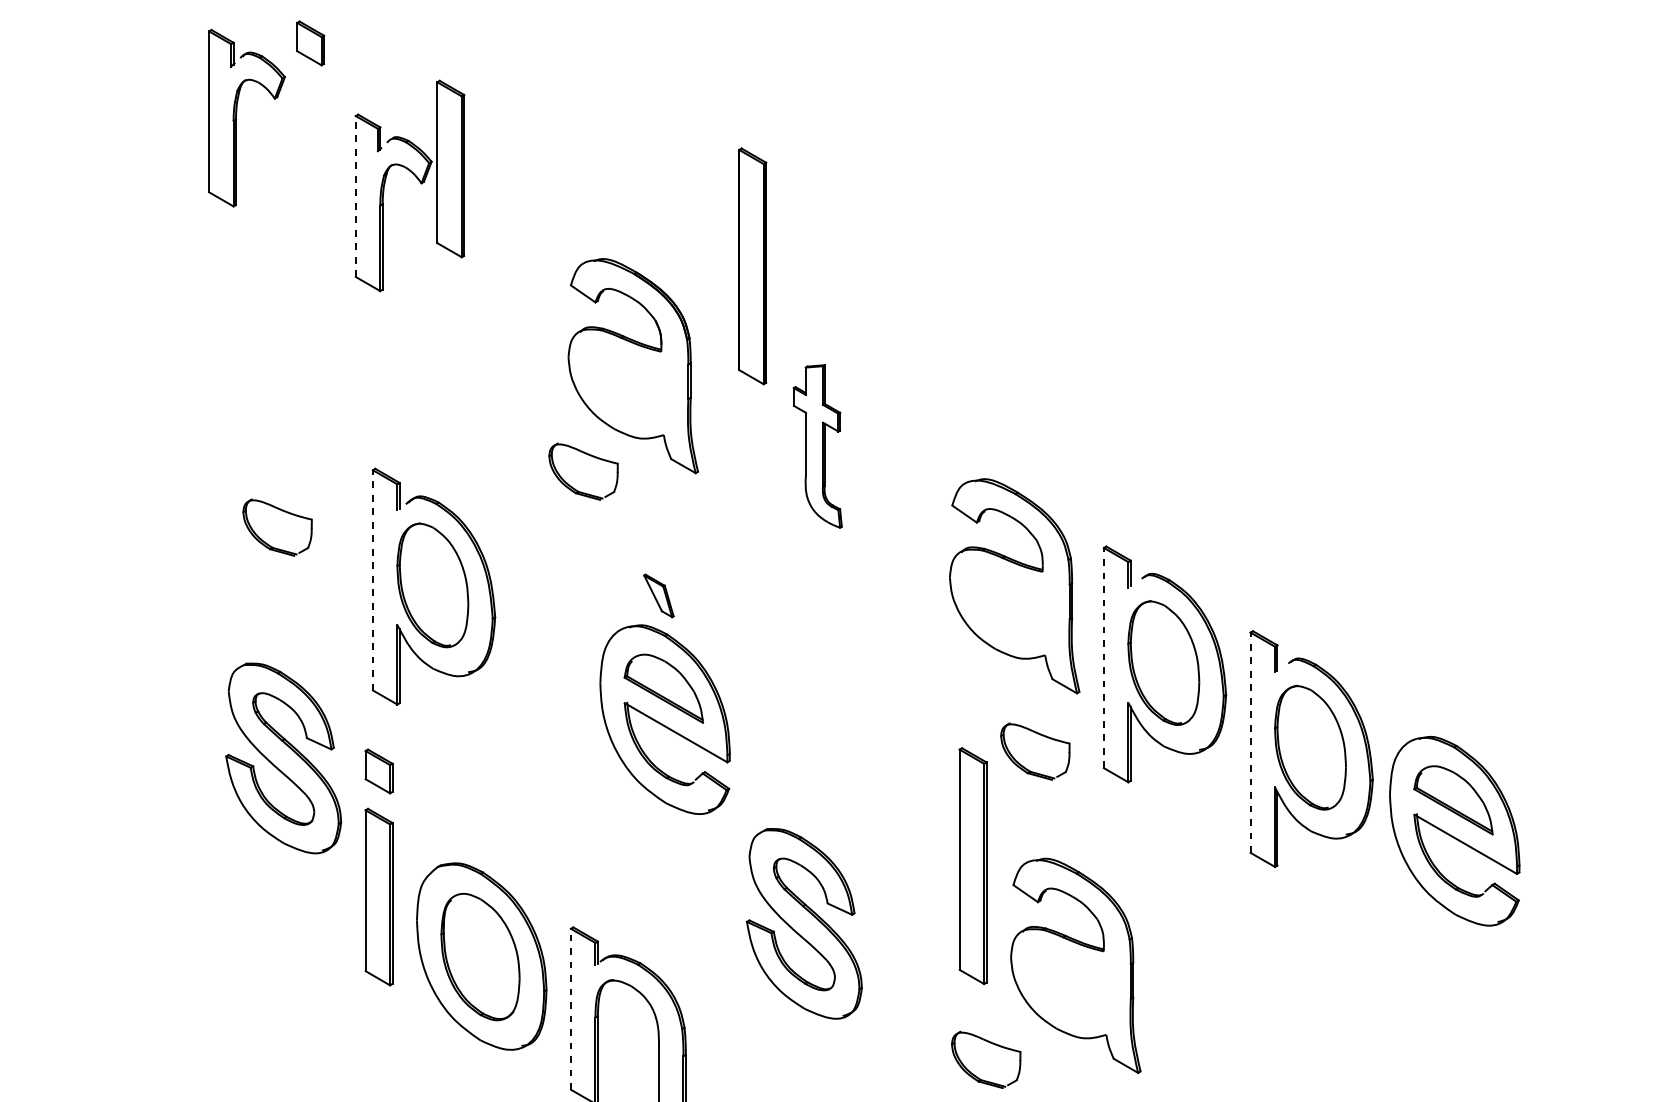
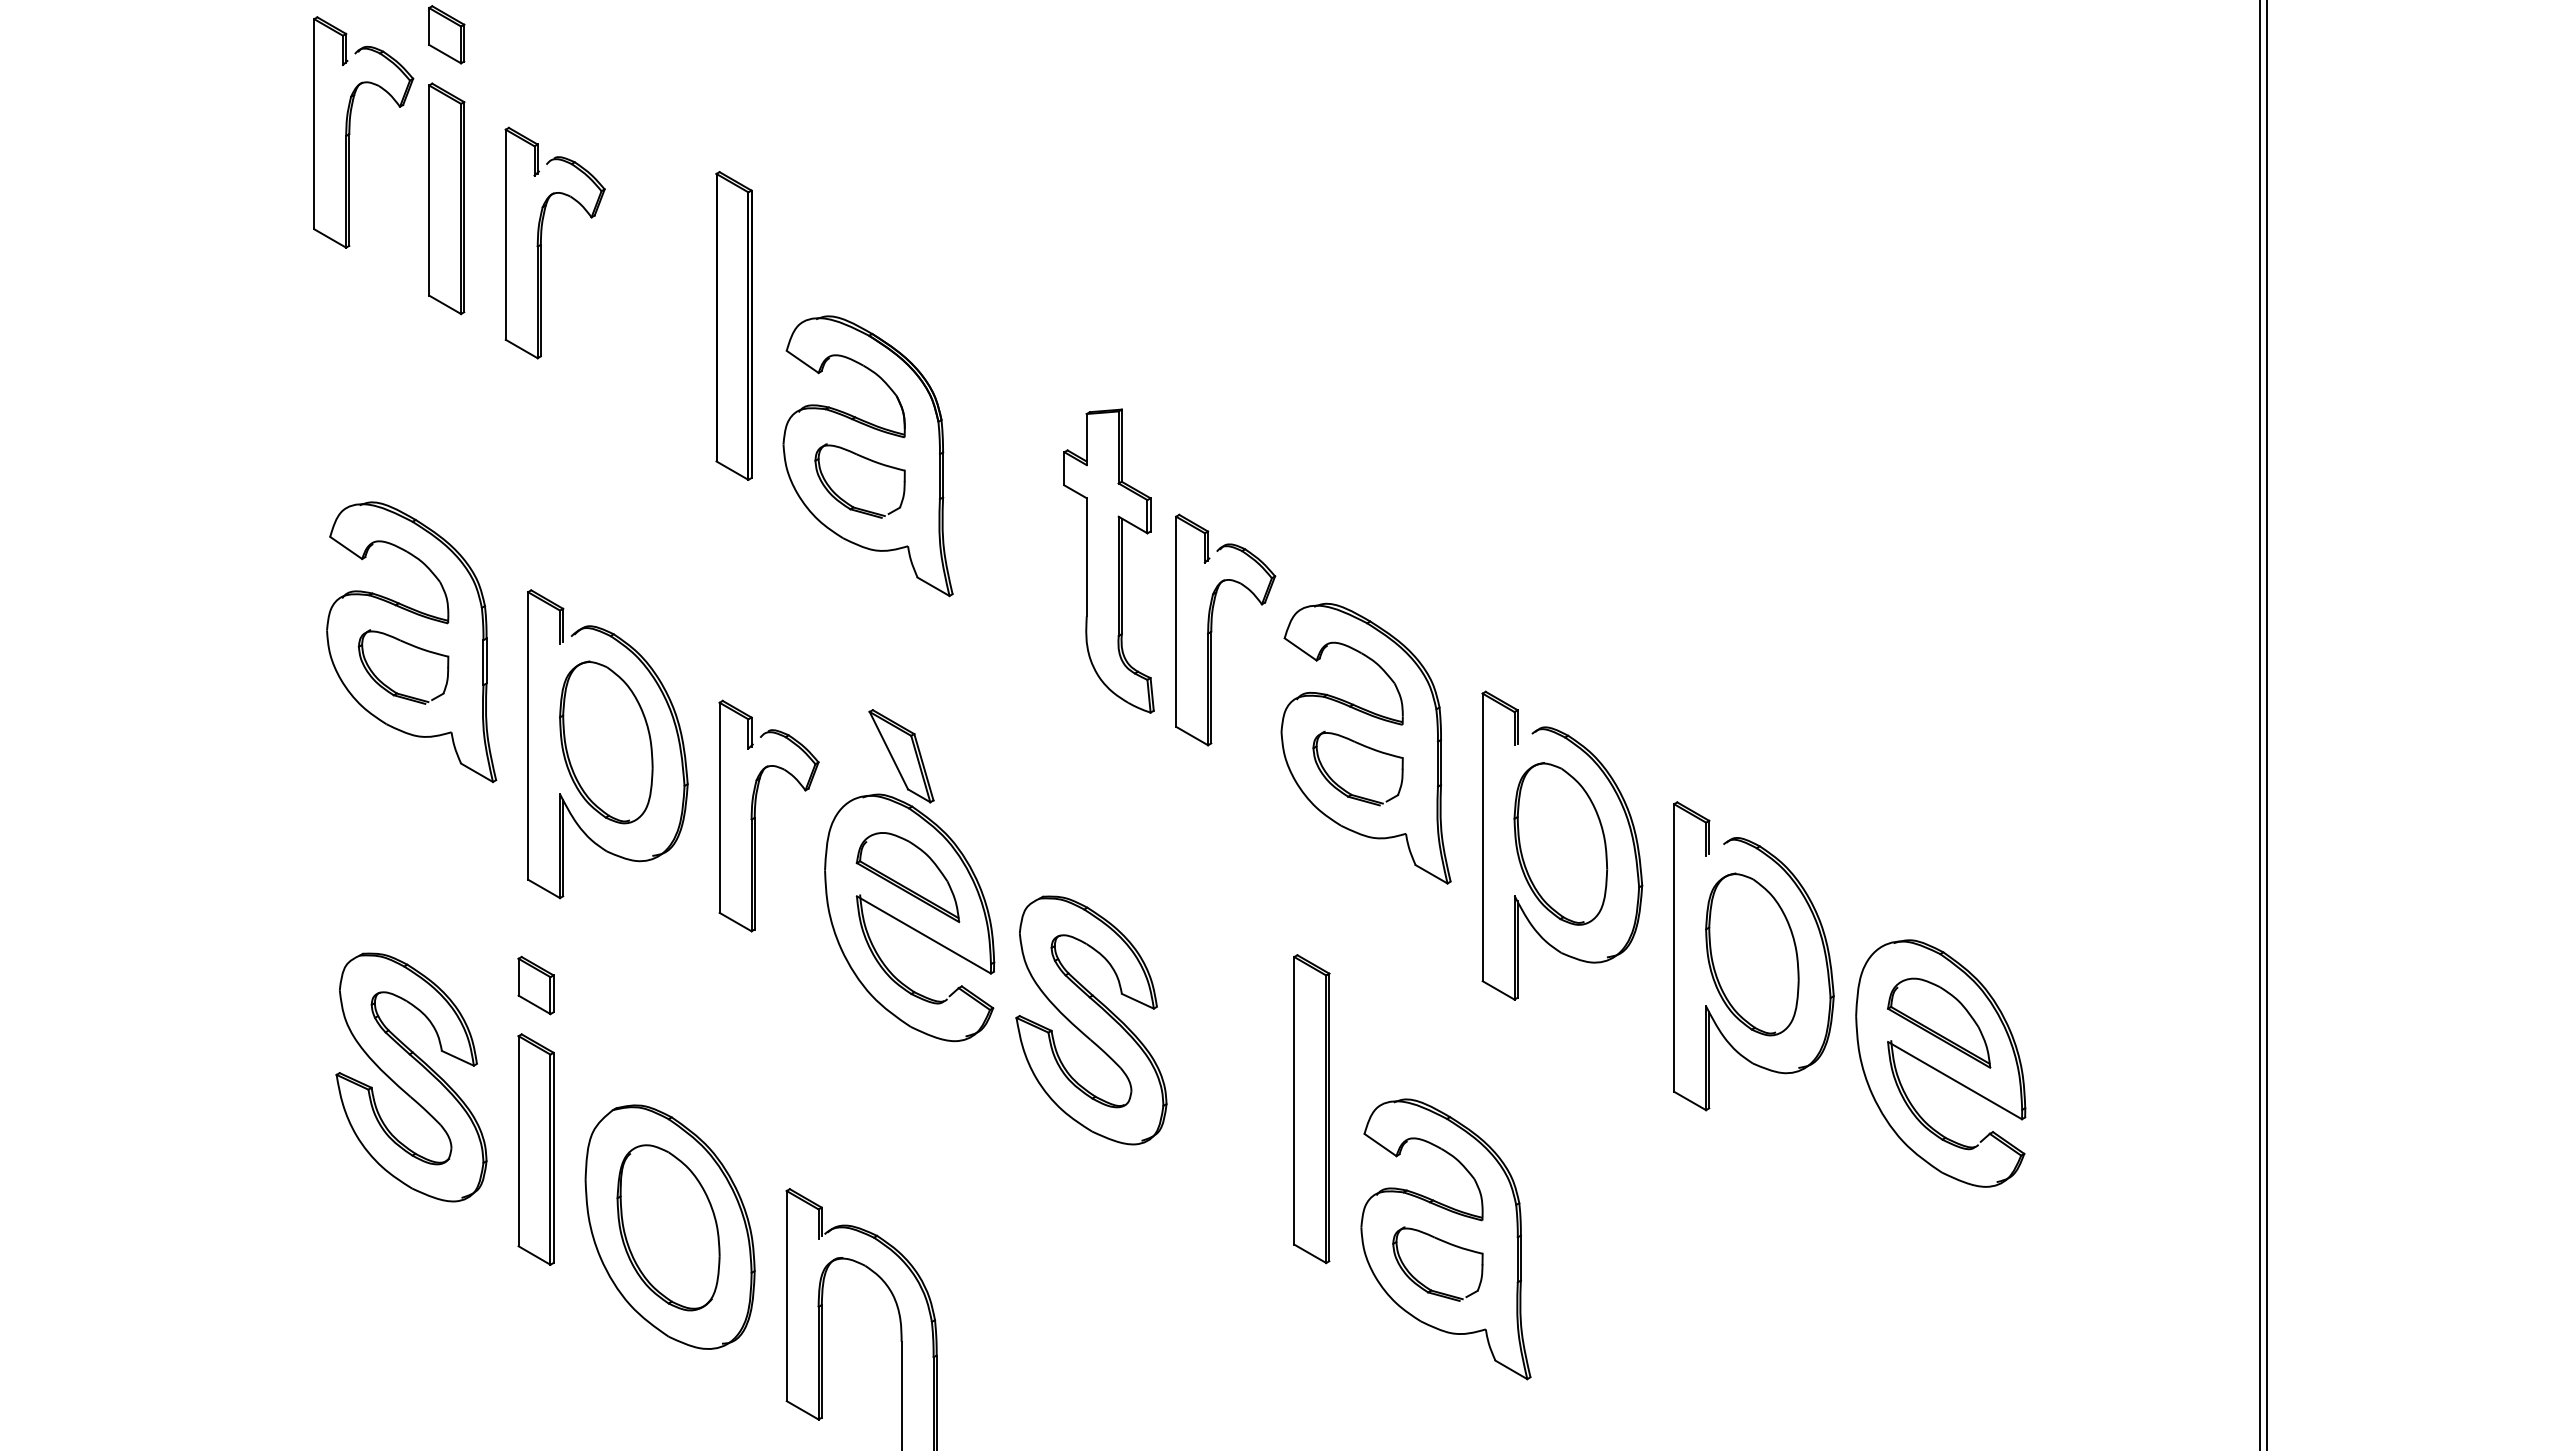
part: (450, 168) -> (446, 198), moved
line: (355, 196) -> (505, 234), dashed -> solid
part: (752, 266) -> (733, 325), moved
part: (817, 446) -> (1108, 560), size x1.43
part: (589, 455) -> (868, 460), moved
part: (897, 498) -> (1212, 629), added
part: (283, 508) -> (411, 641), added
line: (373, 580) -> (528, 735), dashed -> solid
part: (658, 596) -> (901, 756), size x1.67
part: (547, 641) -> (755, 815), added
line: (1103, 658) -> (1482, 837), dashed -> solid
part: (1042, 736) -> (1367, 748), moved
line: (1250, 742) -> (1674, 947), dashed -> solid
part: (283, 758) -> (411, 1077), moved
part: (804, 923) -> (1091, 1020), moved
line: (570, 1008) -> (786, 1295), dashed -> solid
part: (990, 1043) -> (1443, 1242), moved

